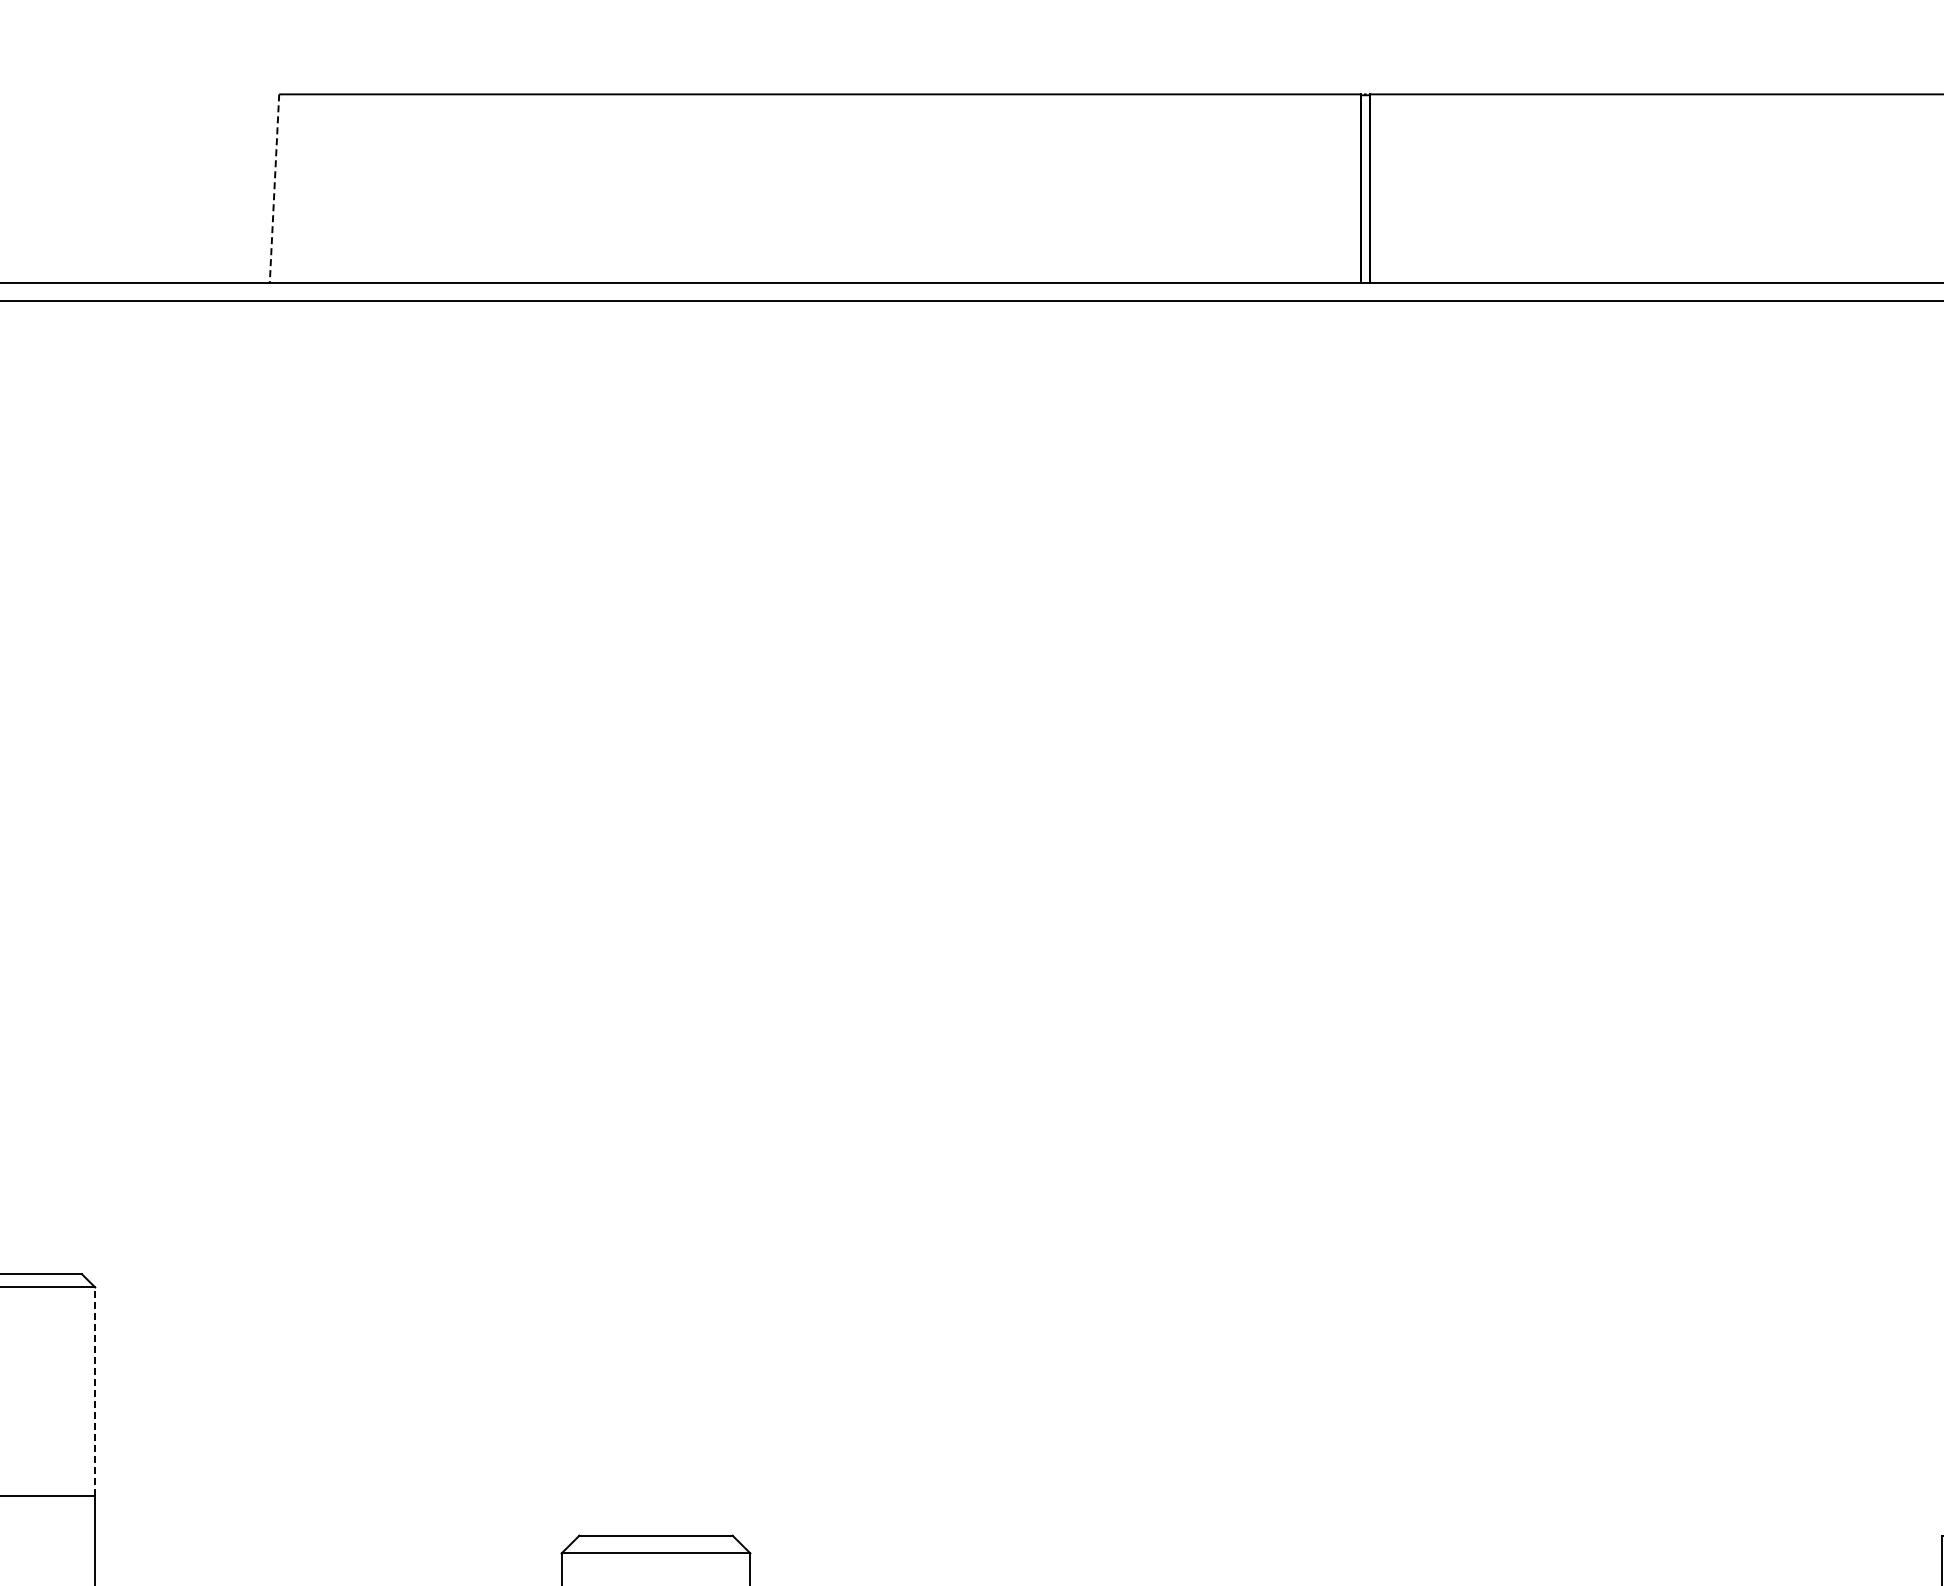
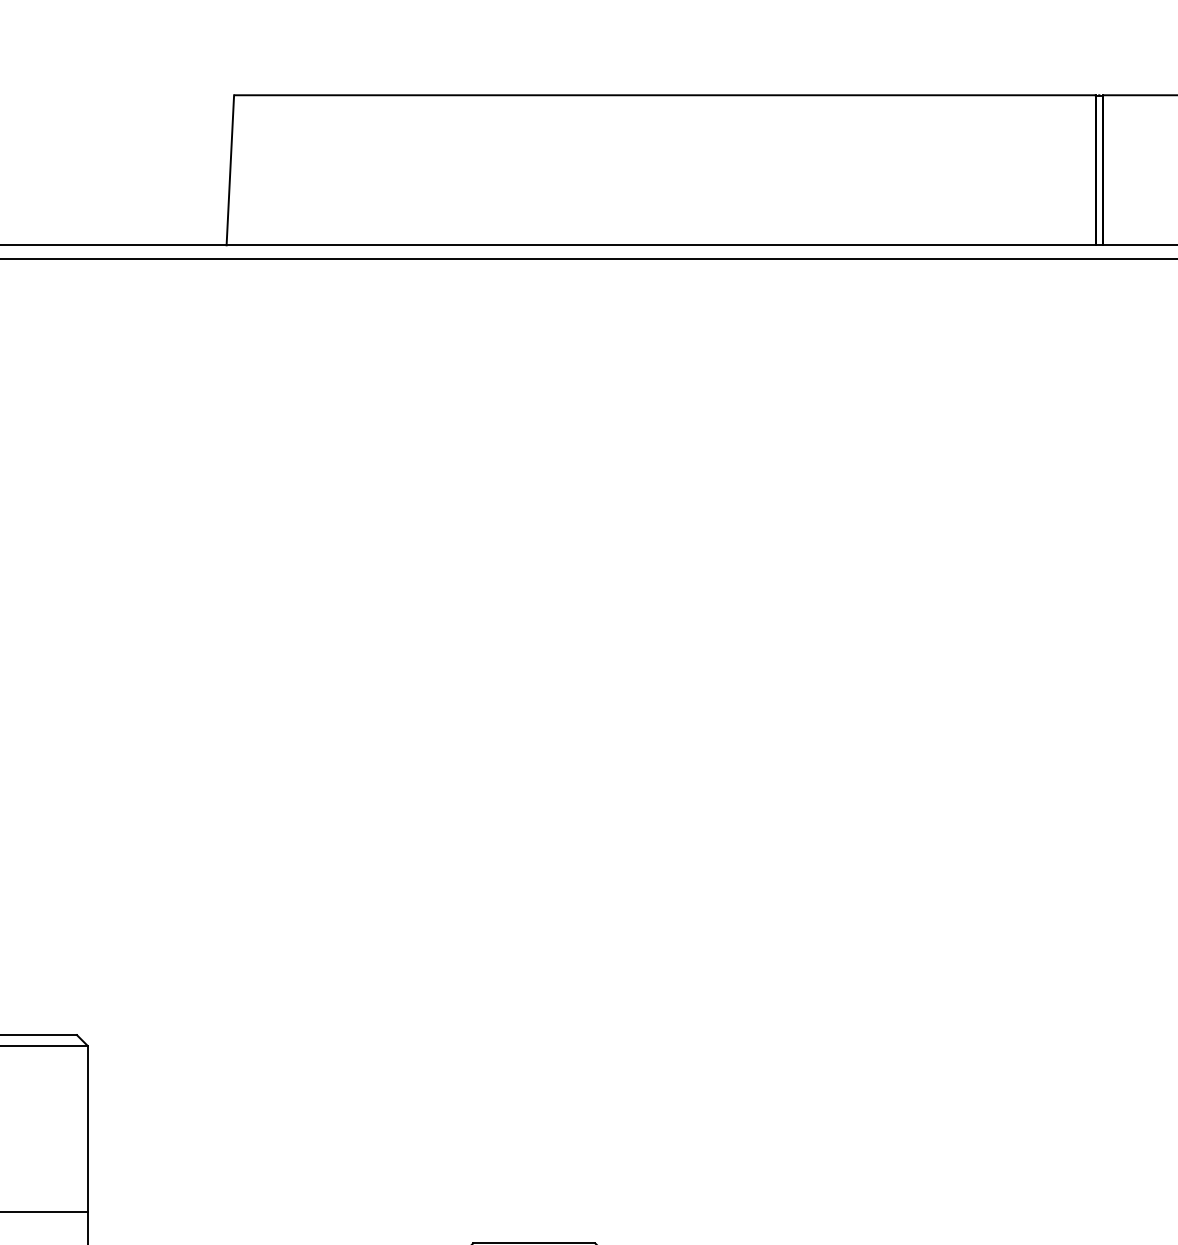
line: (274, 189) -> (230, 171), dashed -> solid
line: (95, 1391) -> (87, 1128), dashed -> solid

